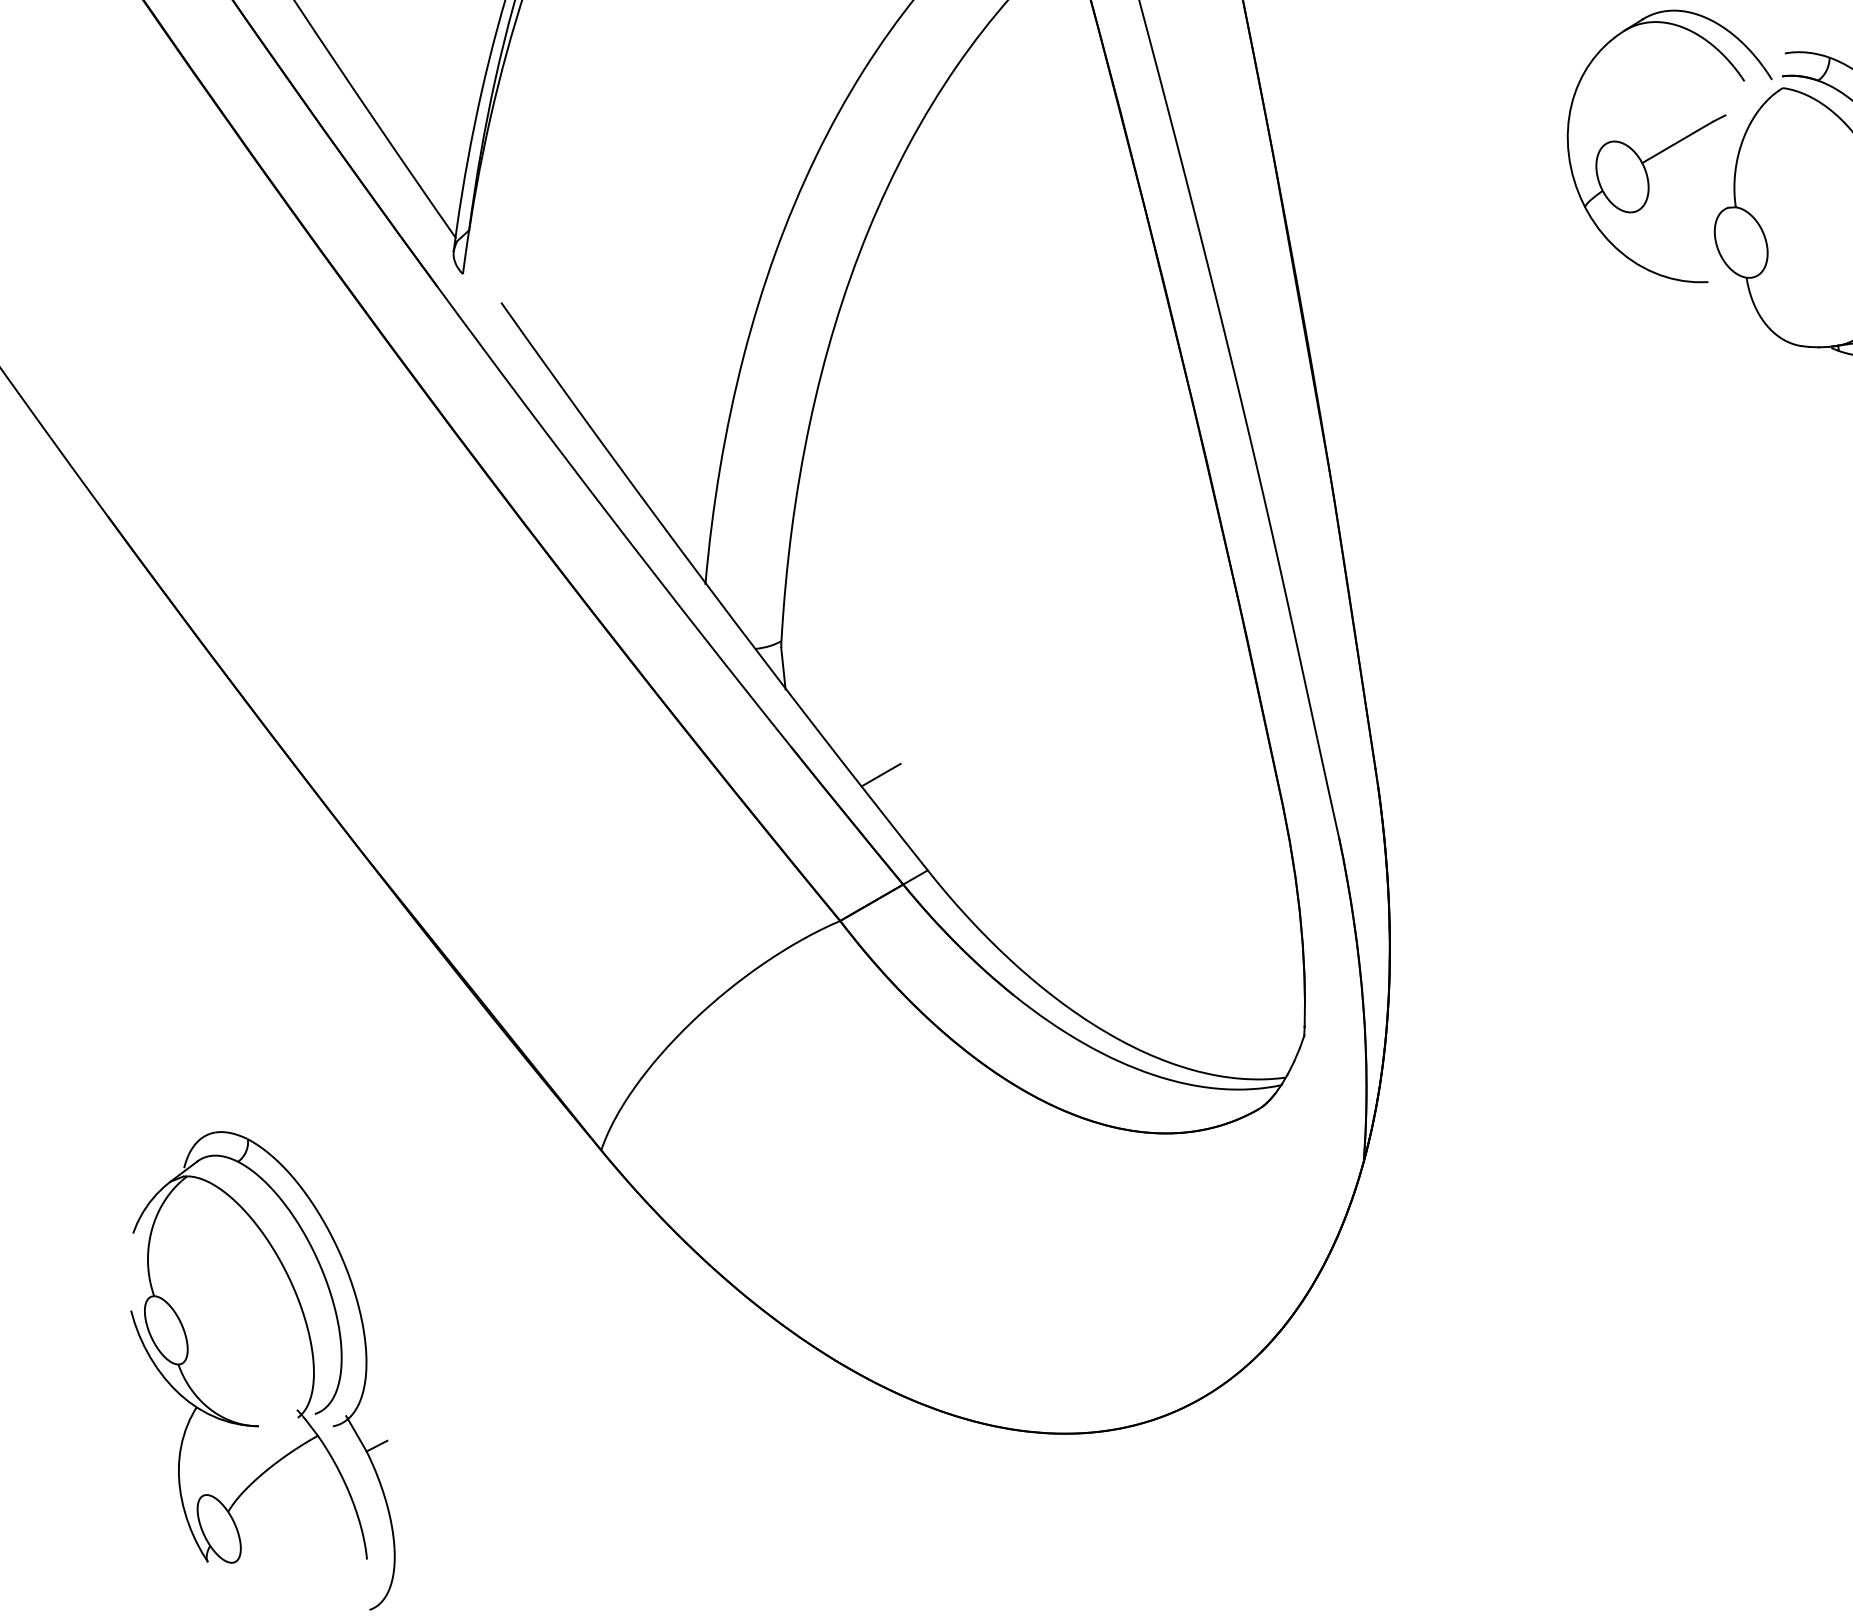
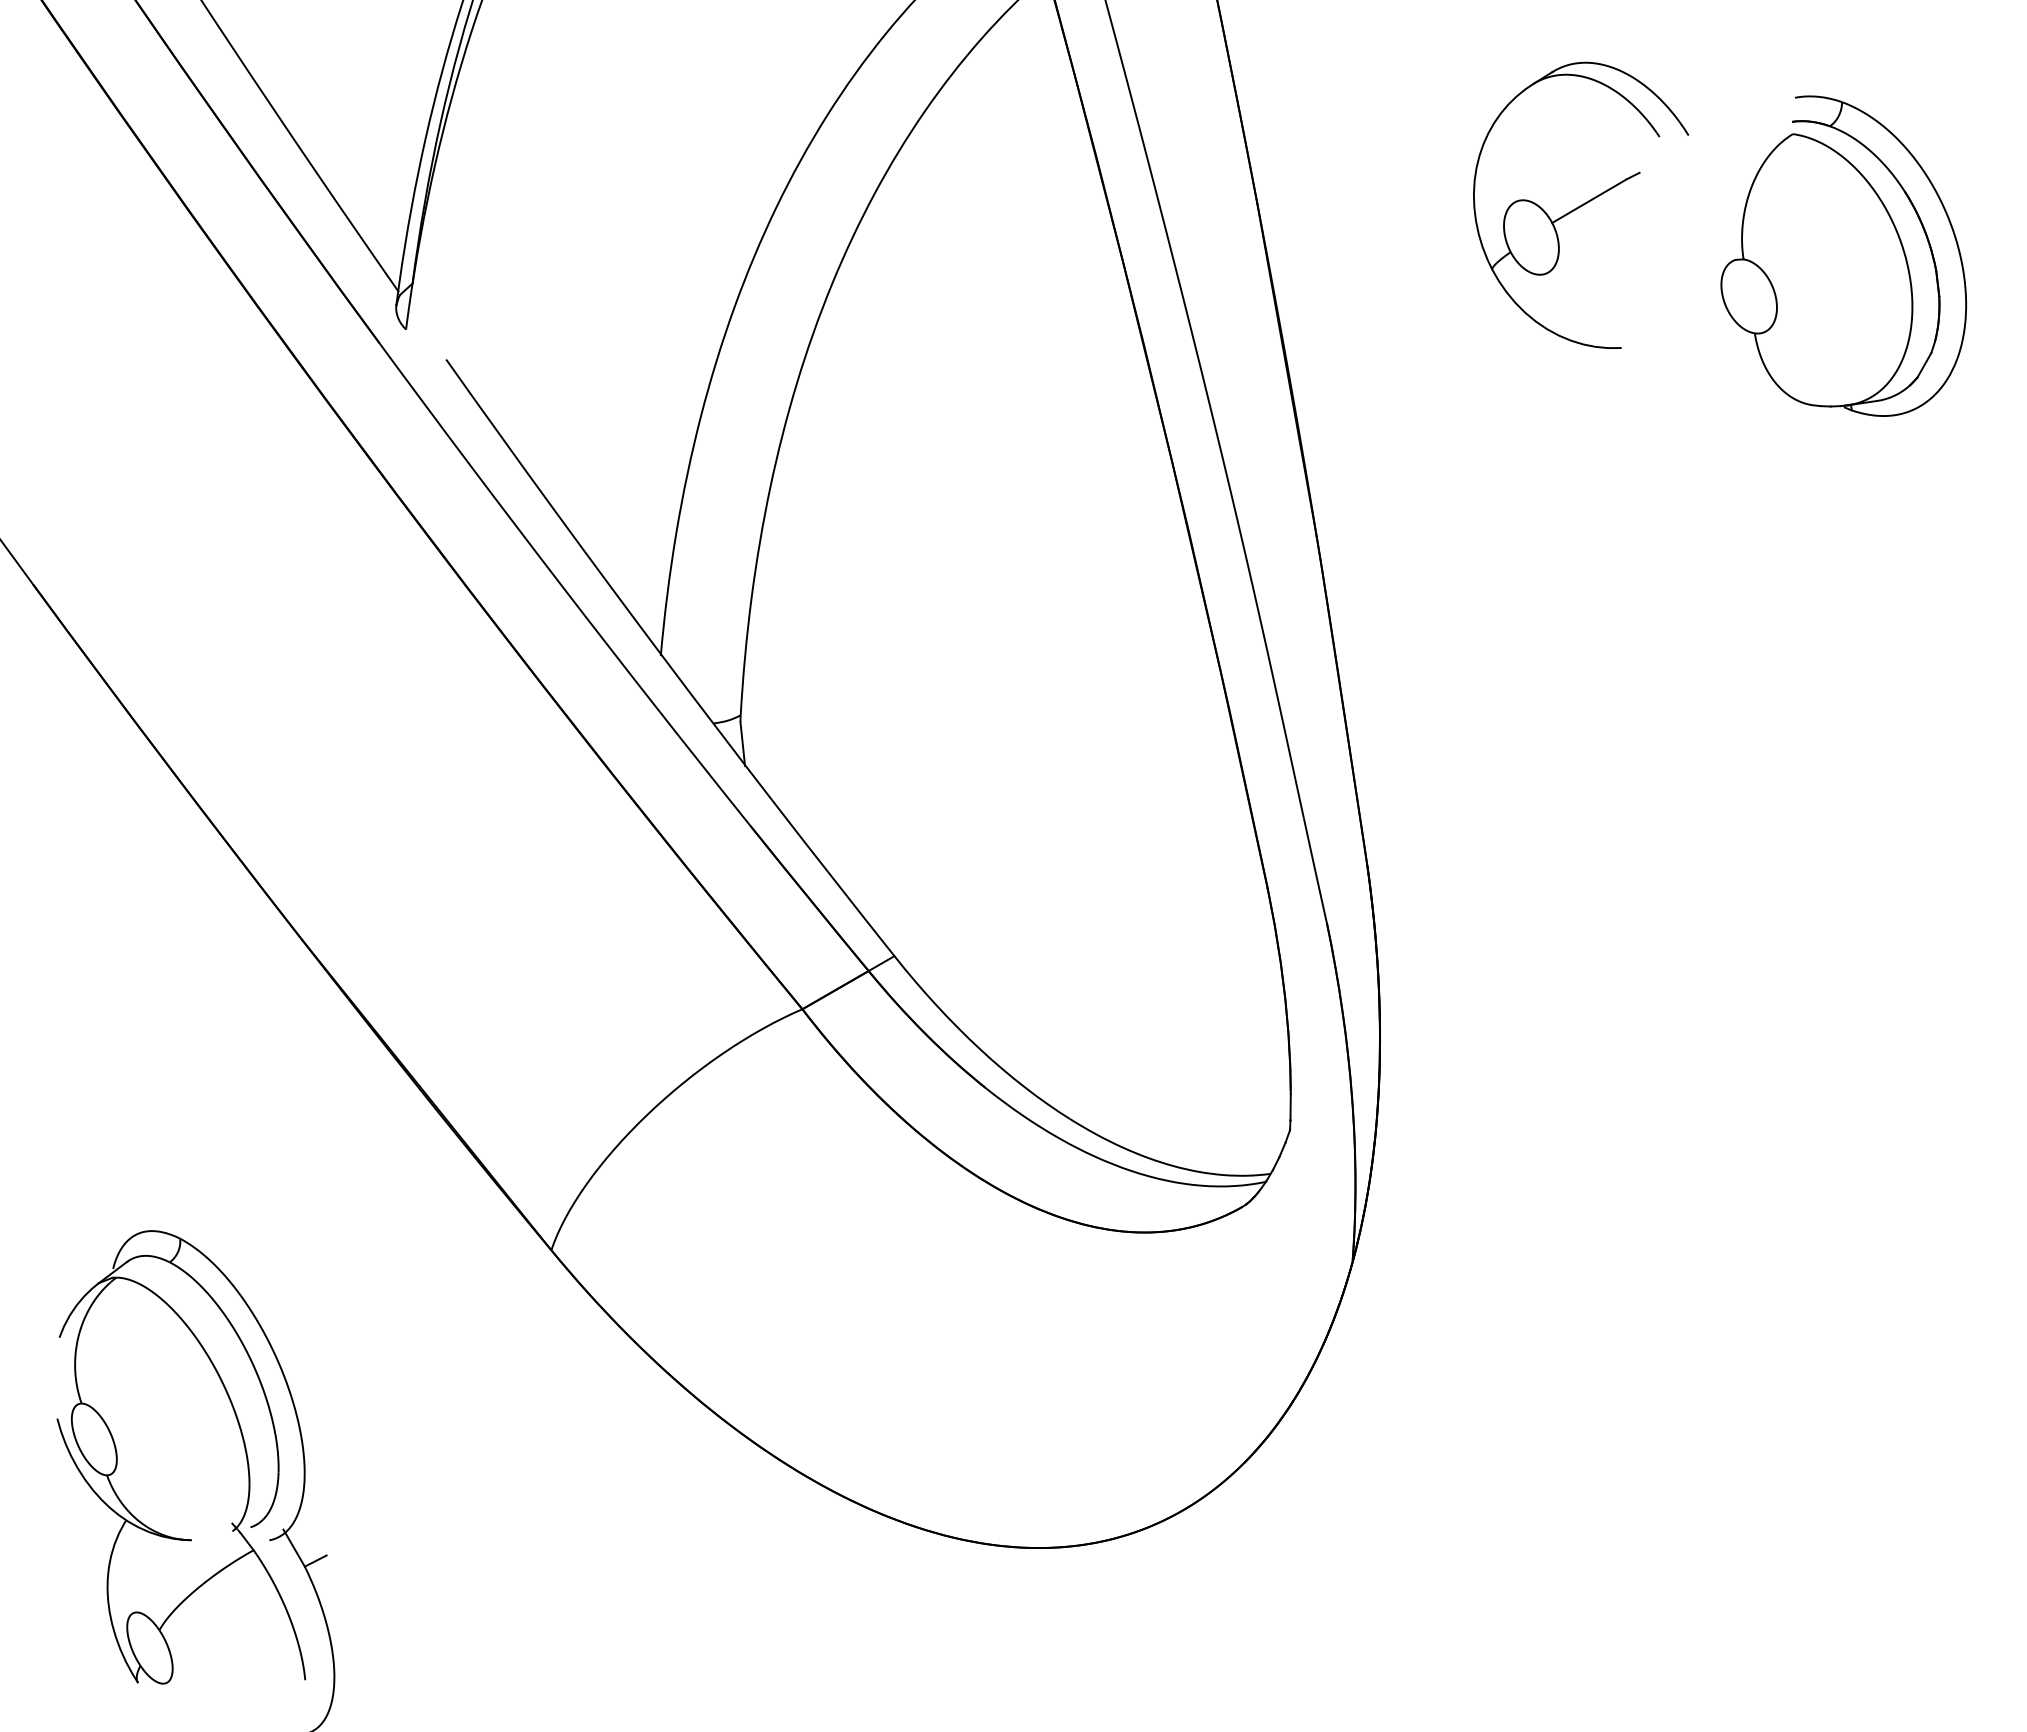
part: (1670, 145) -> (1581, 204), moved
line: (880, 774) -> (844, 855), removed

